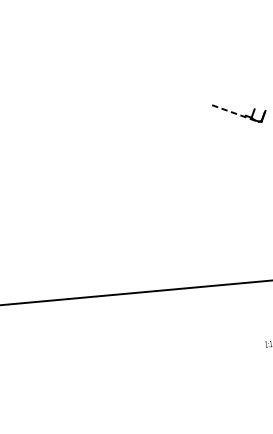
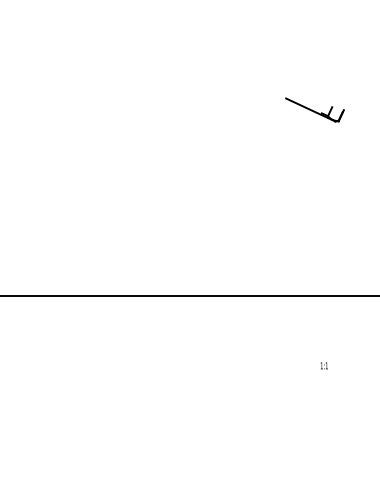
line: (236, 113) -> (311, 110), dashed -> solid

